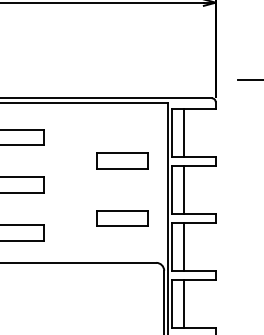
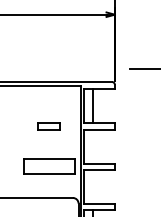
part: (122, 160) -> (49, 125), size x0.6
line: (184, 189) -> (92, 146), removed
part: (122, 218) -> (49, 166), size x1.4
line: (184, 246) -> (92, 186), removed

